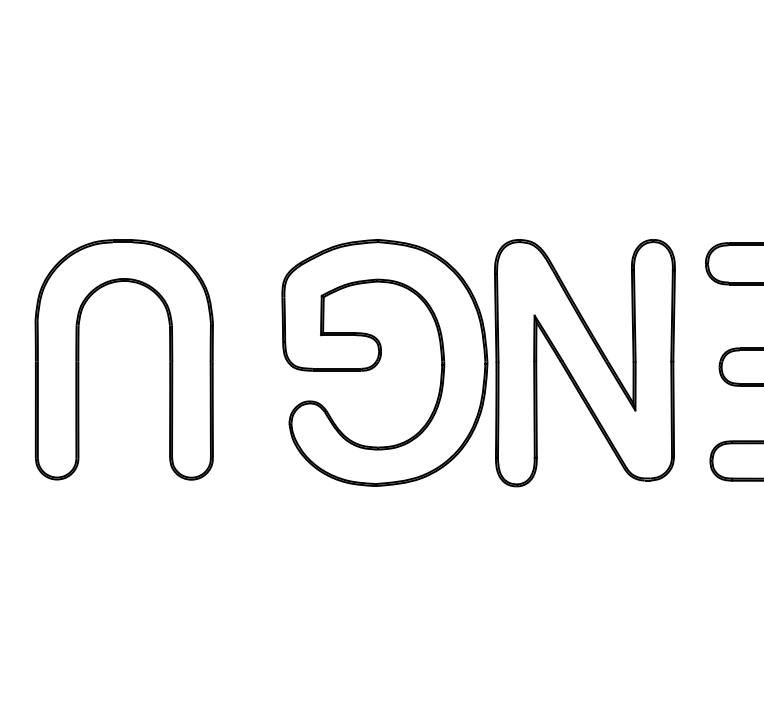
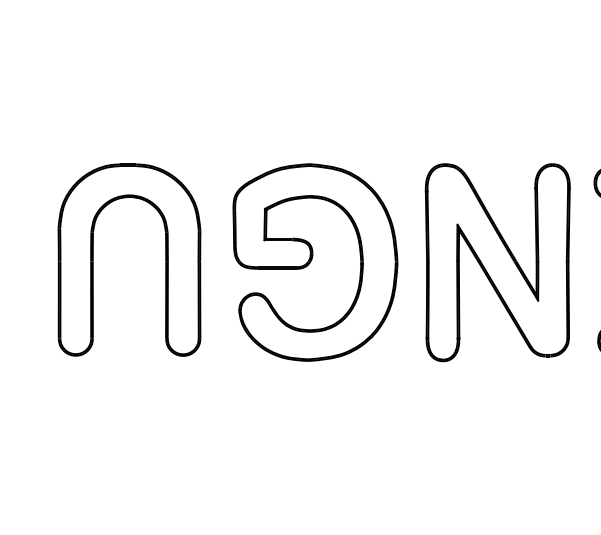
part: (384, 362) -> (315, 262), moved

